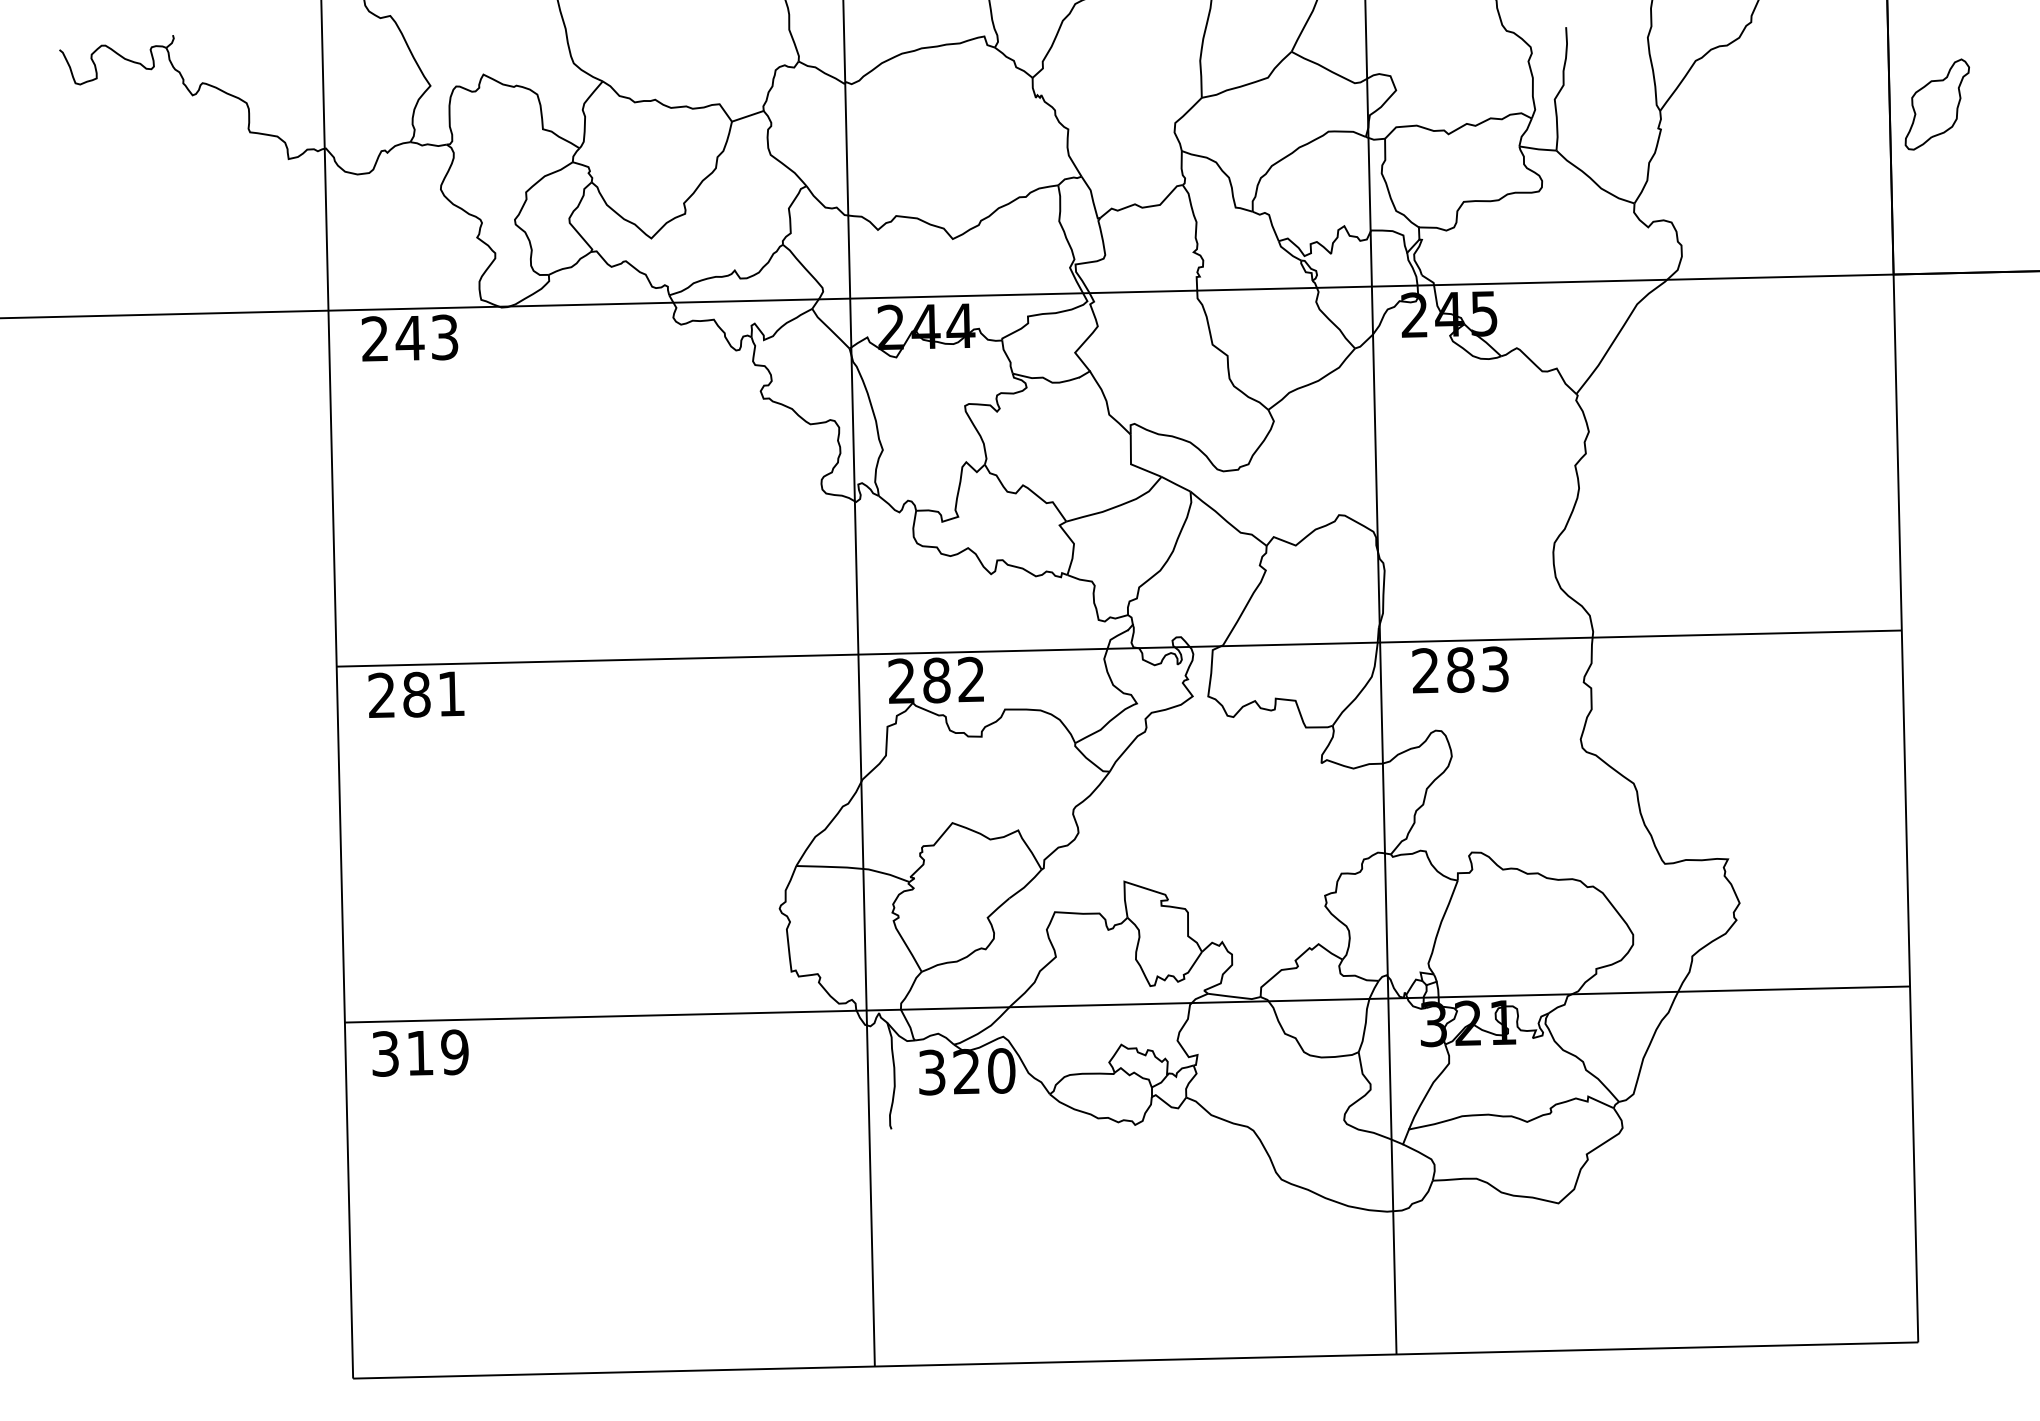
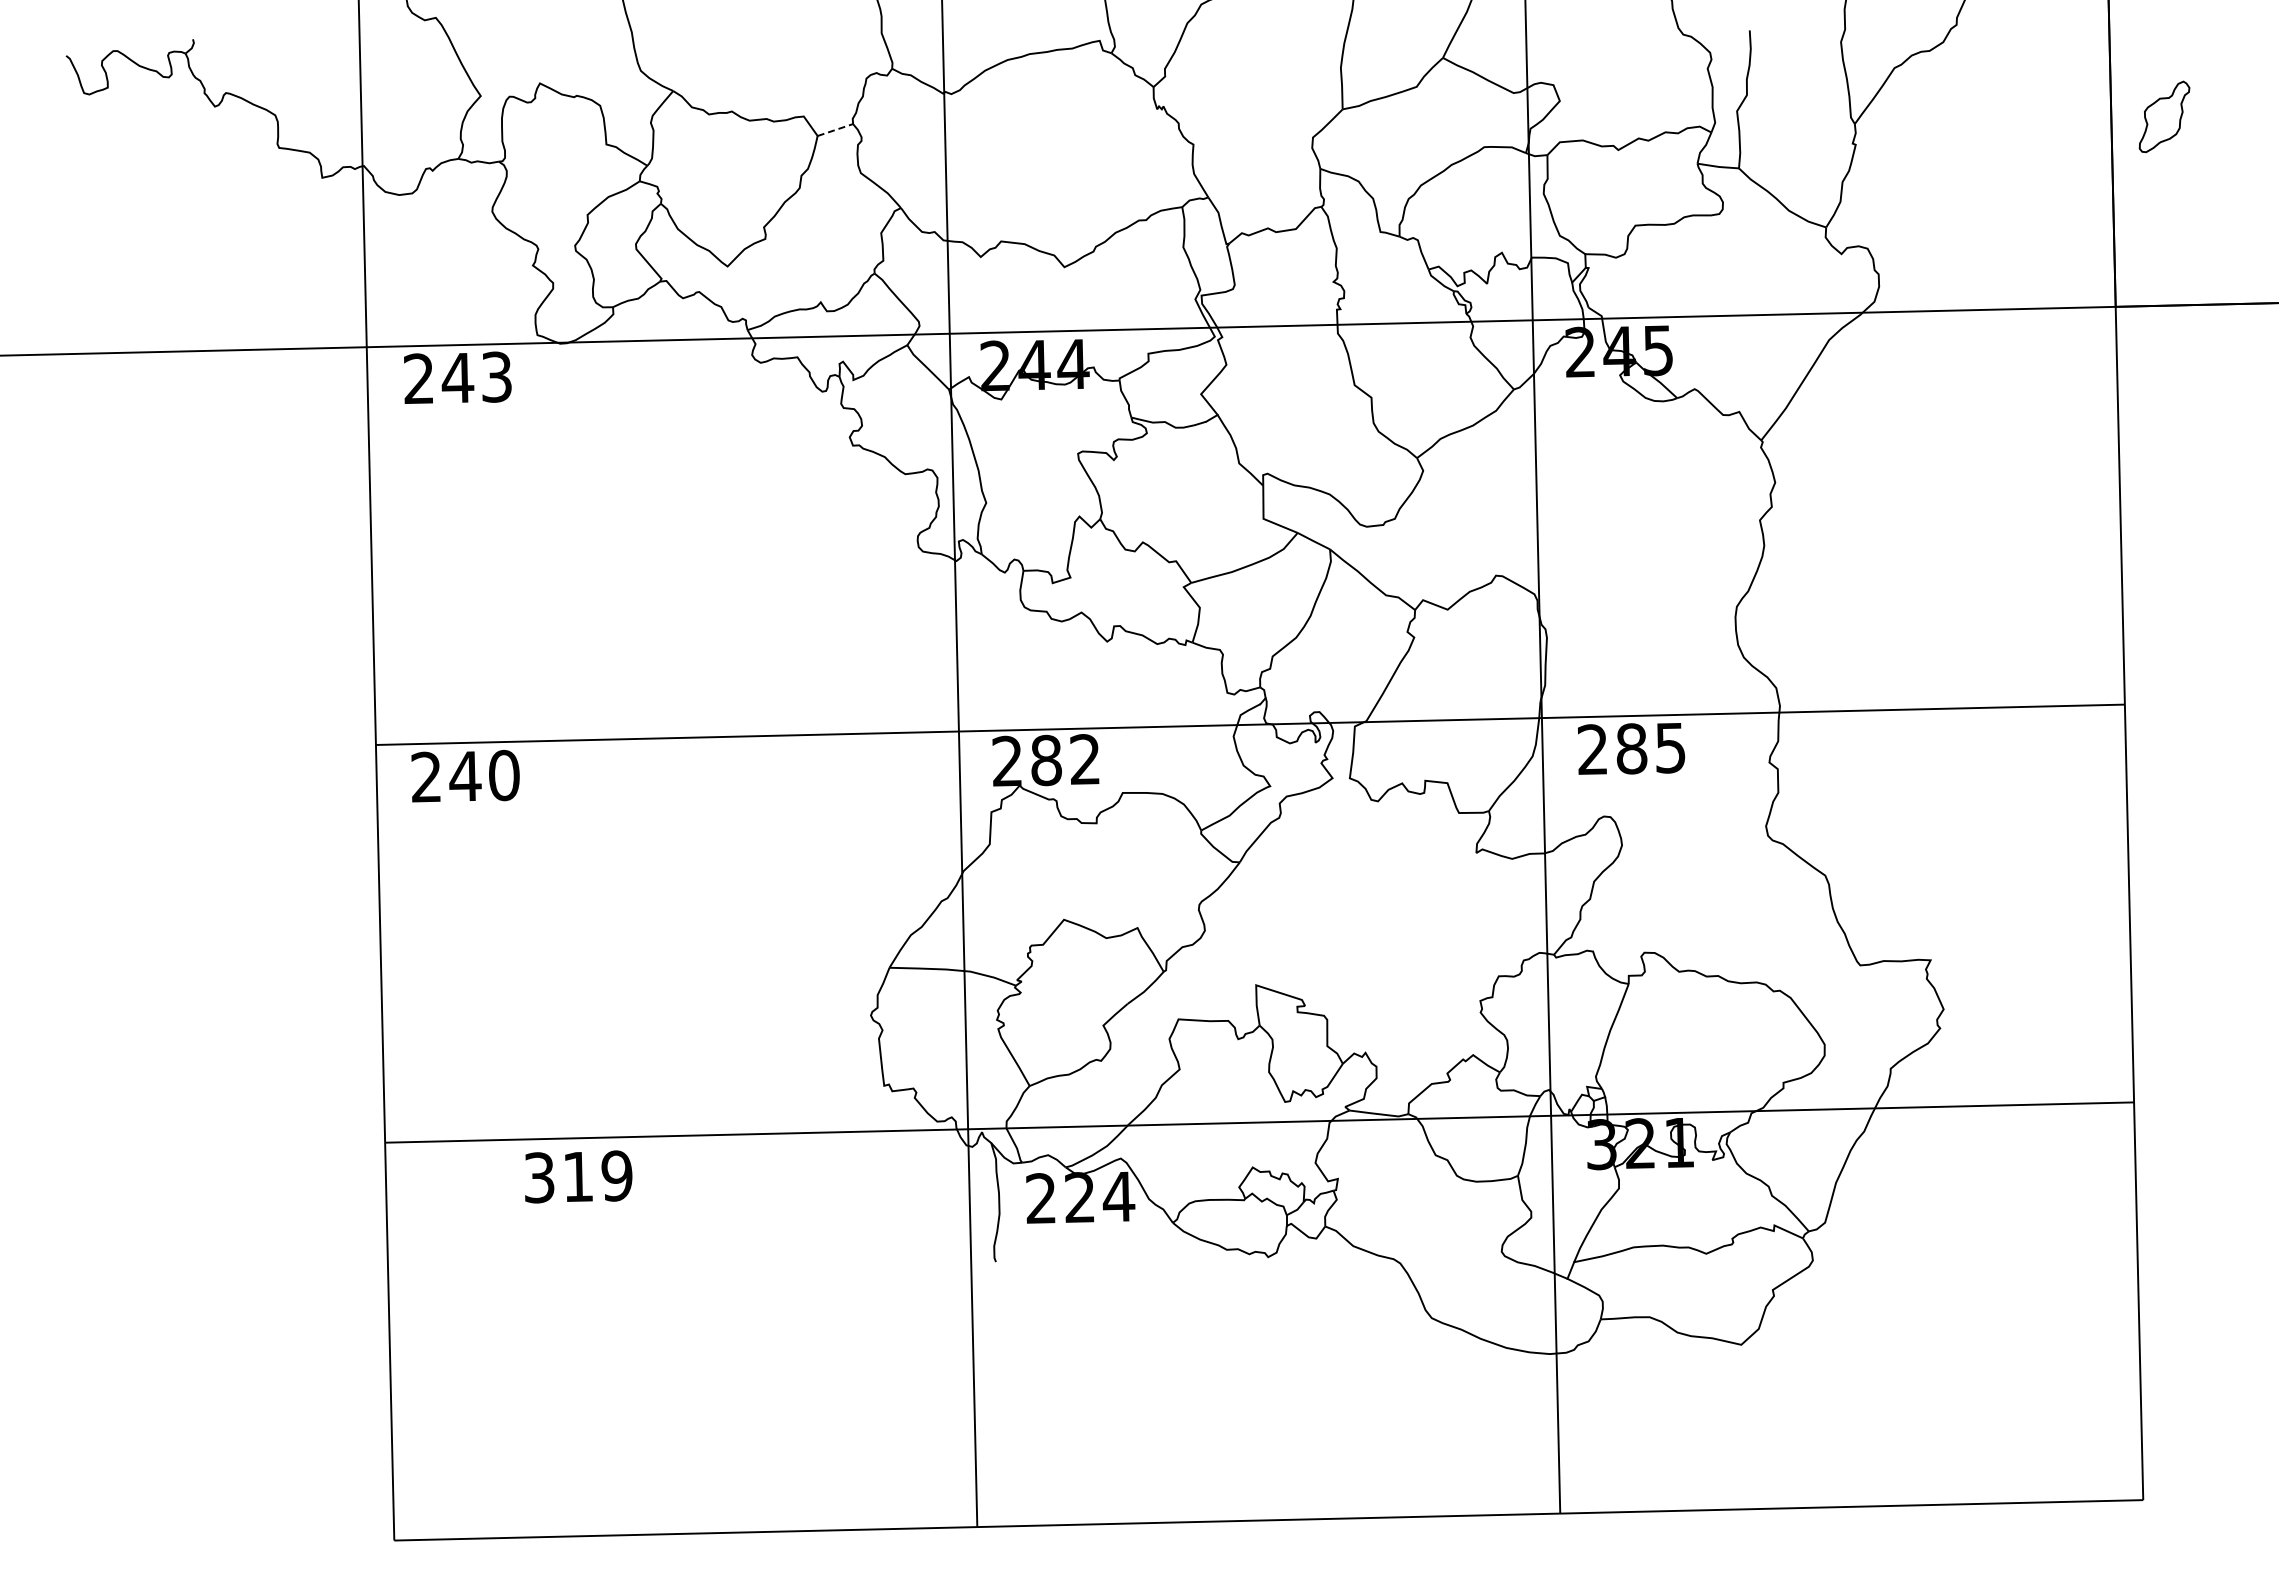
part: (1937, 104) -> (2164, 116), size x0.7
line: (747, 116) -> (835, 130), solid -> dashed
text: (1495, 668) -> (1670, 747), 283 -> 285
text: (433, 693) -> (484, 775), 281 -> 240
text: (420, 1052) -> (578, 1176), moved
text: (967, 1071) -> (1080, 1197), 320 -> 224

